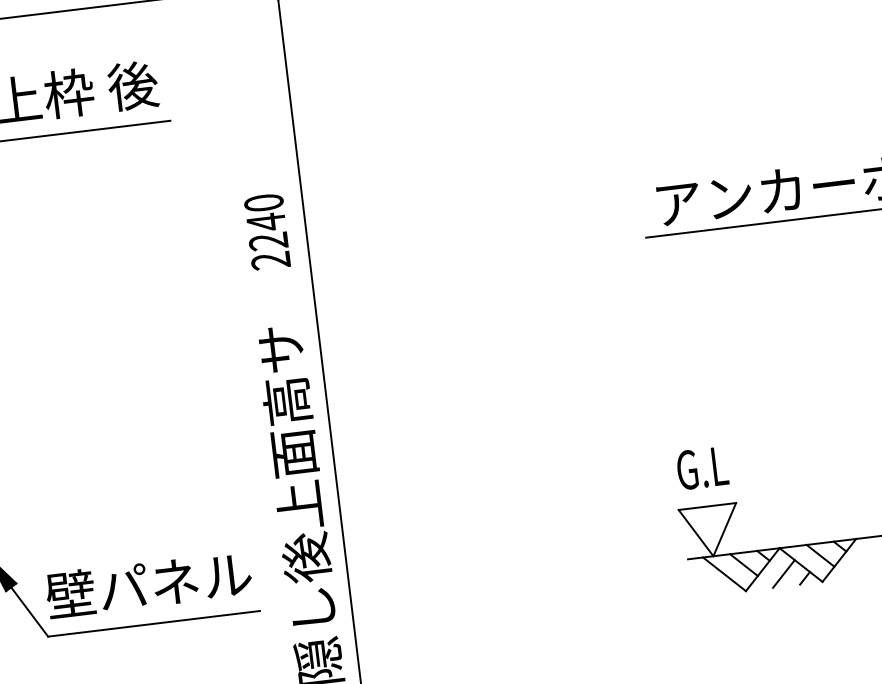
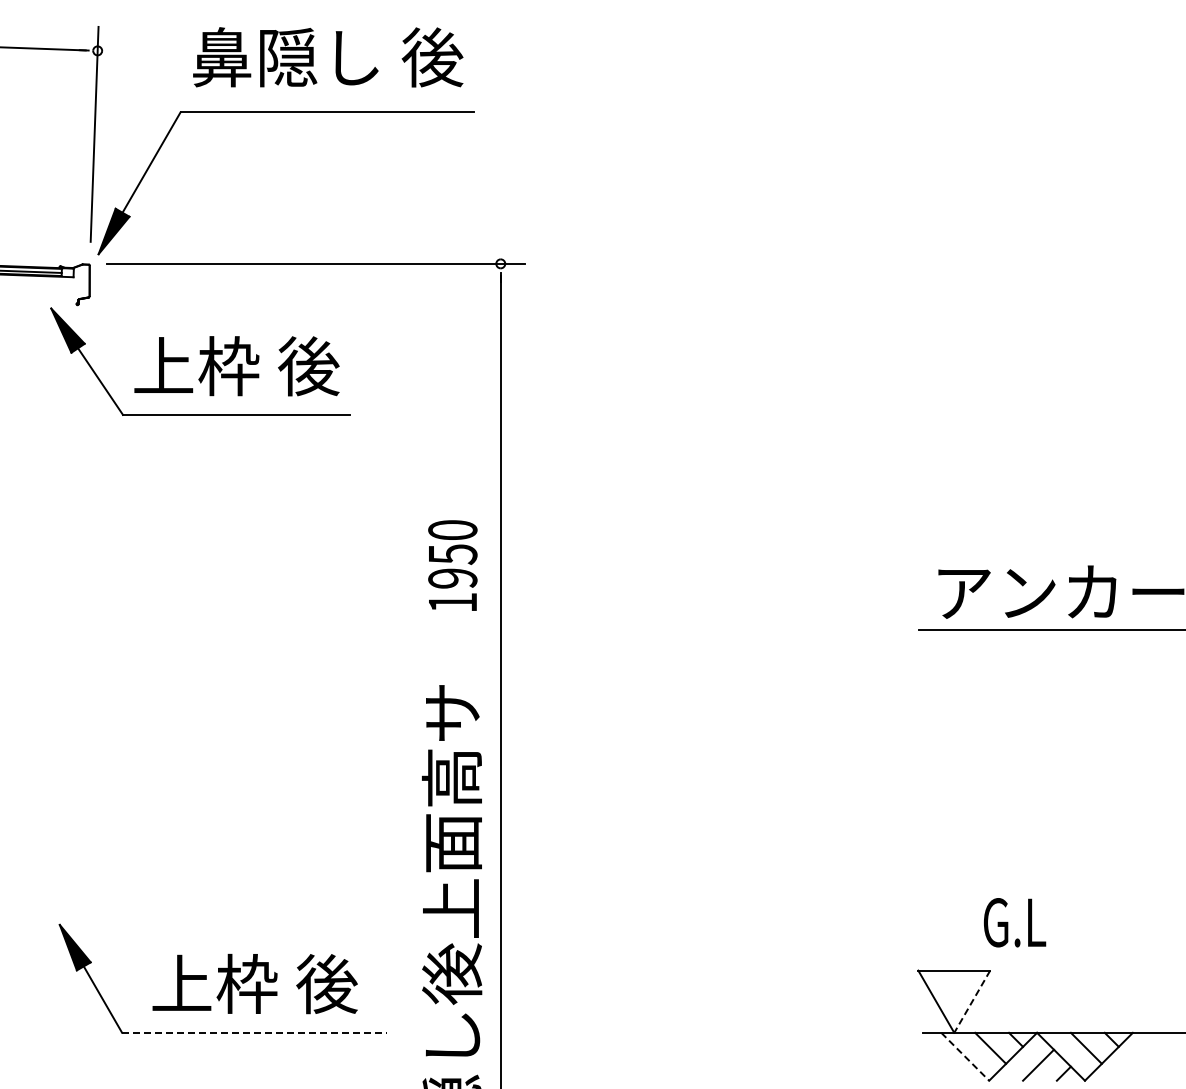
text: (268, 240) -> (452, 577), 2240 -> 1950
text: (702, 468) -> (1015, 922), moved
line: (724, 529) -> (972, 1001), solid -> dashed
line: (724, 574) -> (965, 1056), solid -> dashed
text: (148, 584) -> (253, 983), 壁パネル -> 上枠 後
line: (154, 623) -> (254, 1032), solid -> dashed

